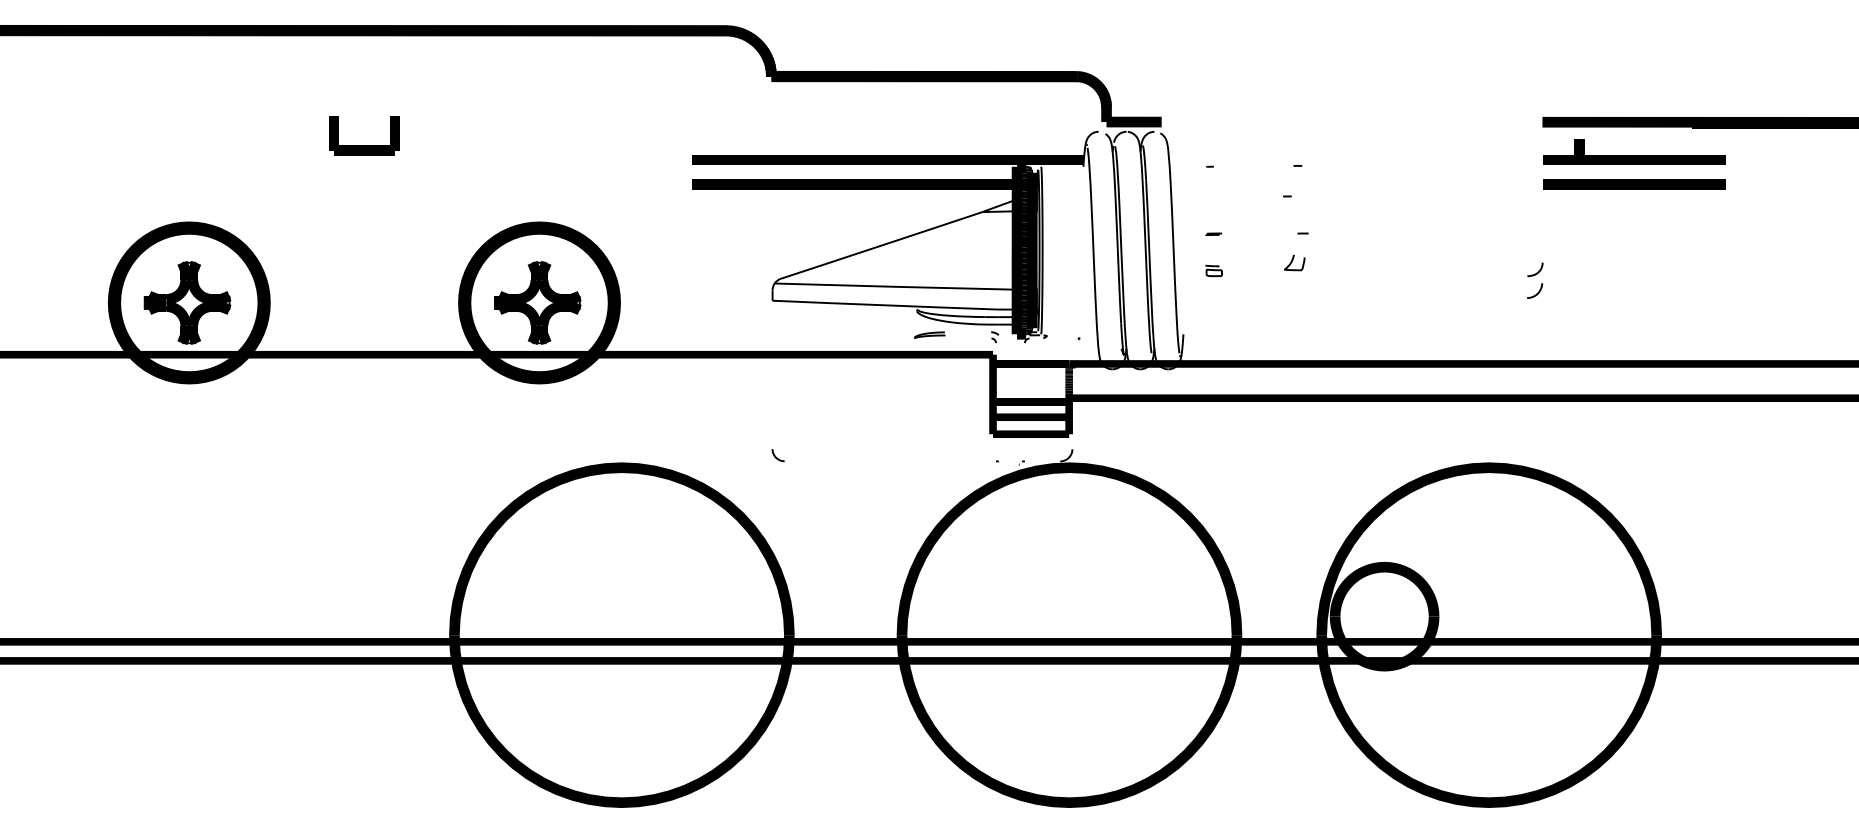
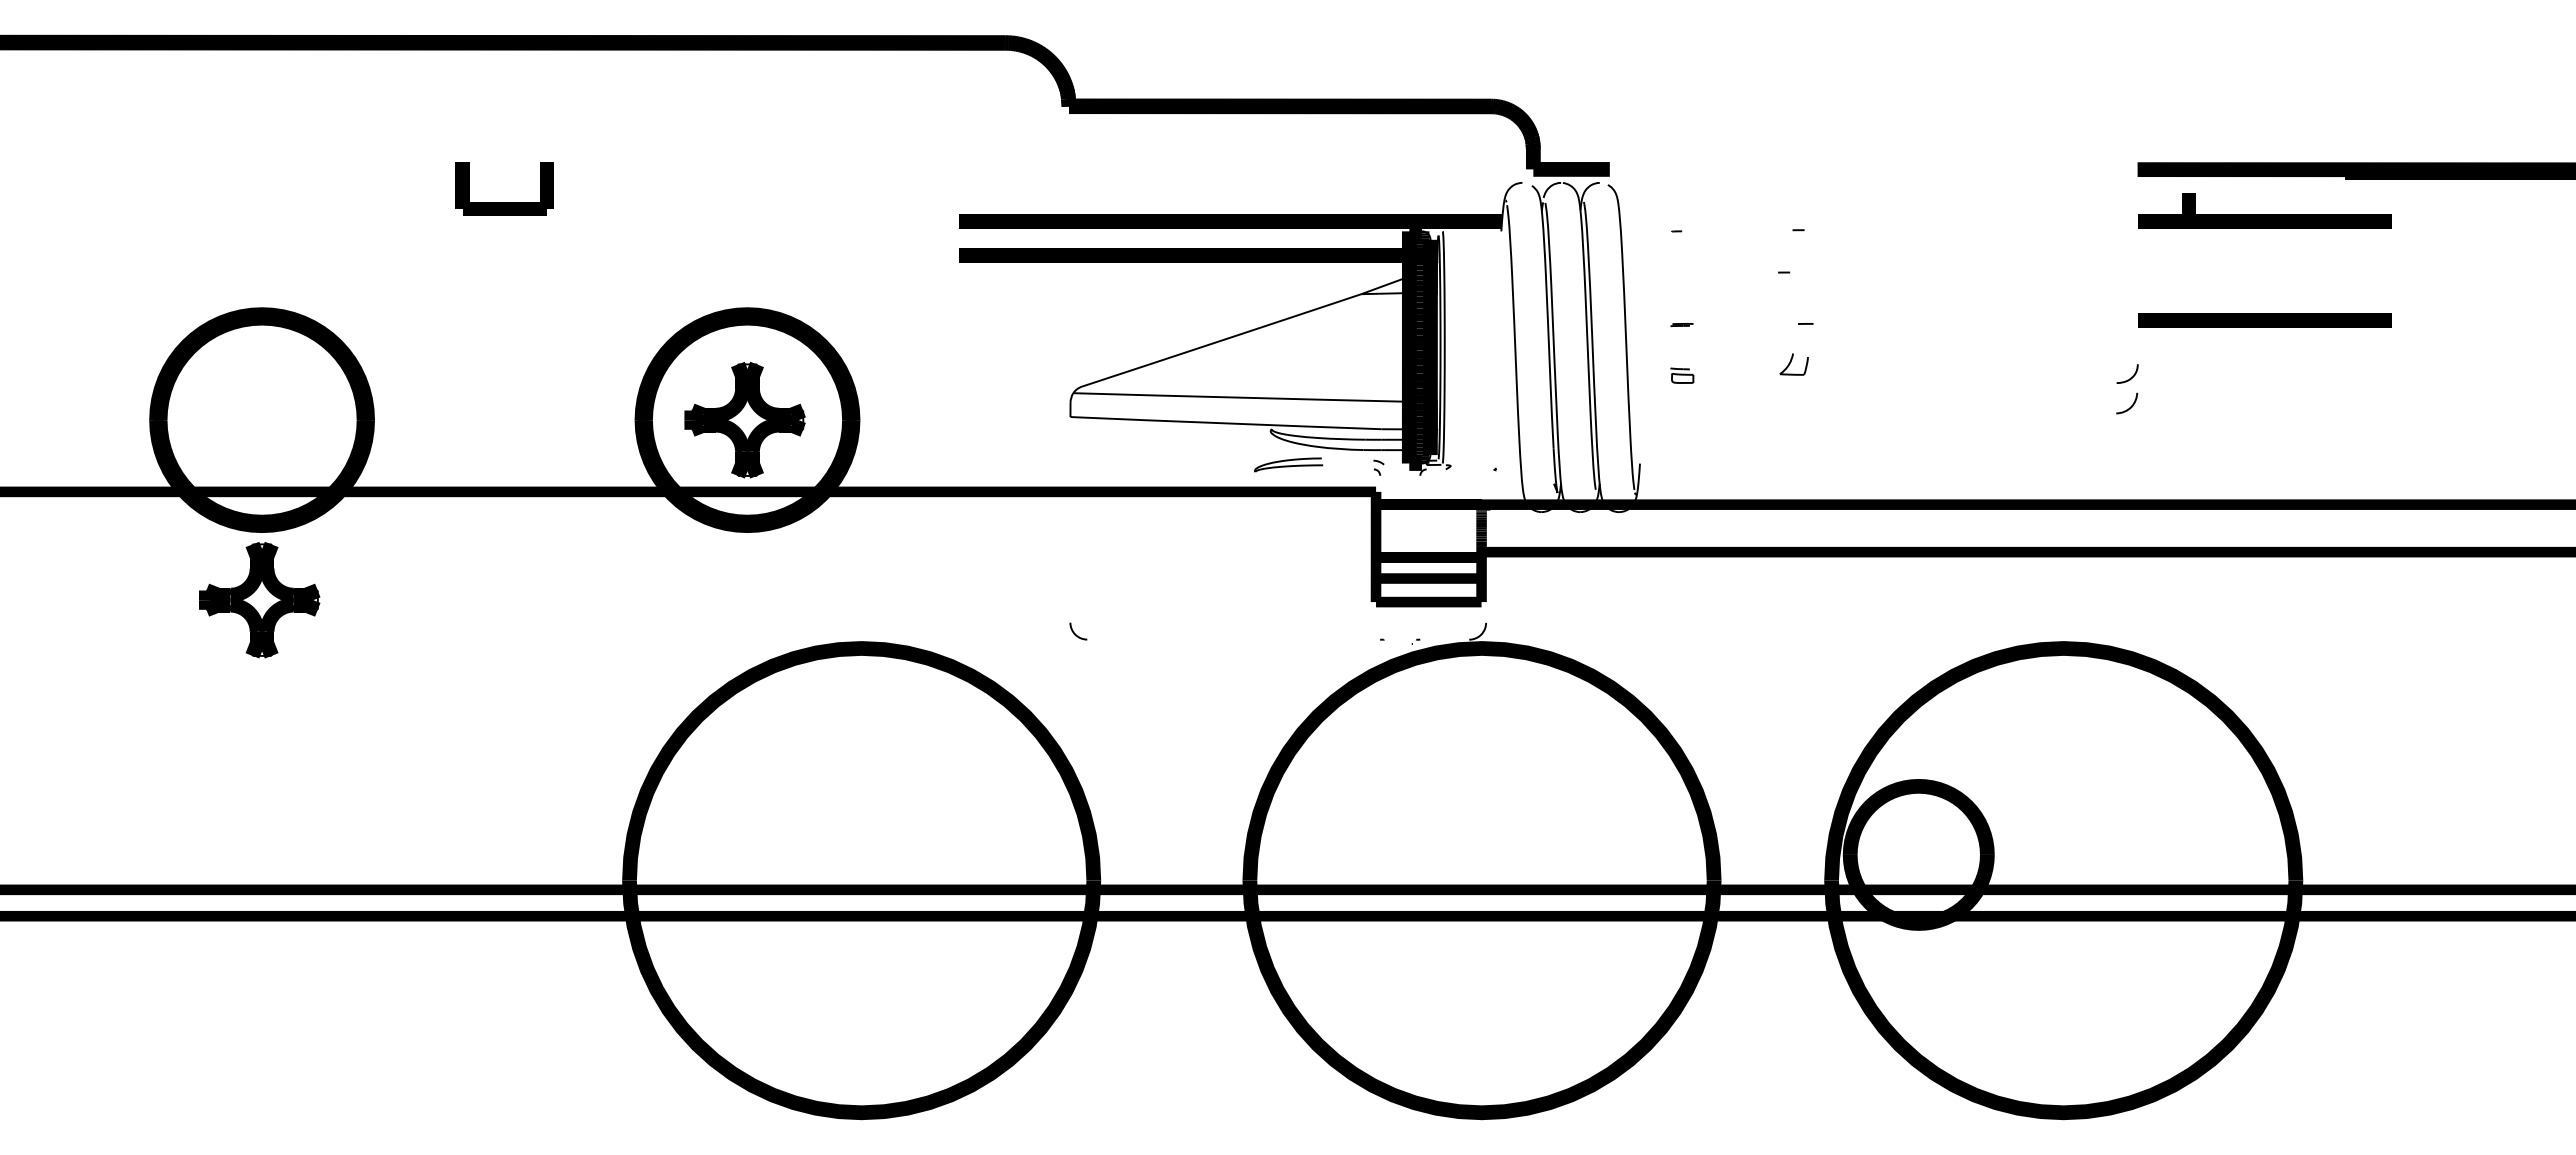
line: (1634, 184) -> (2264, 320), moved
part: (187, 303) -> (259, 600), moved
part: (929, 334) -> (1288, 464), size x1.6

